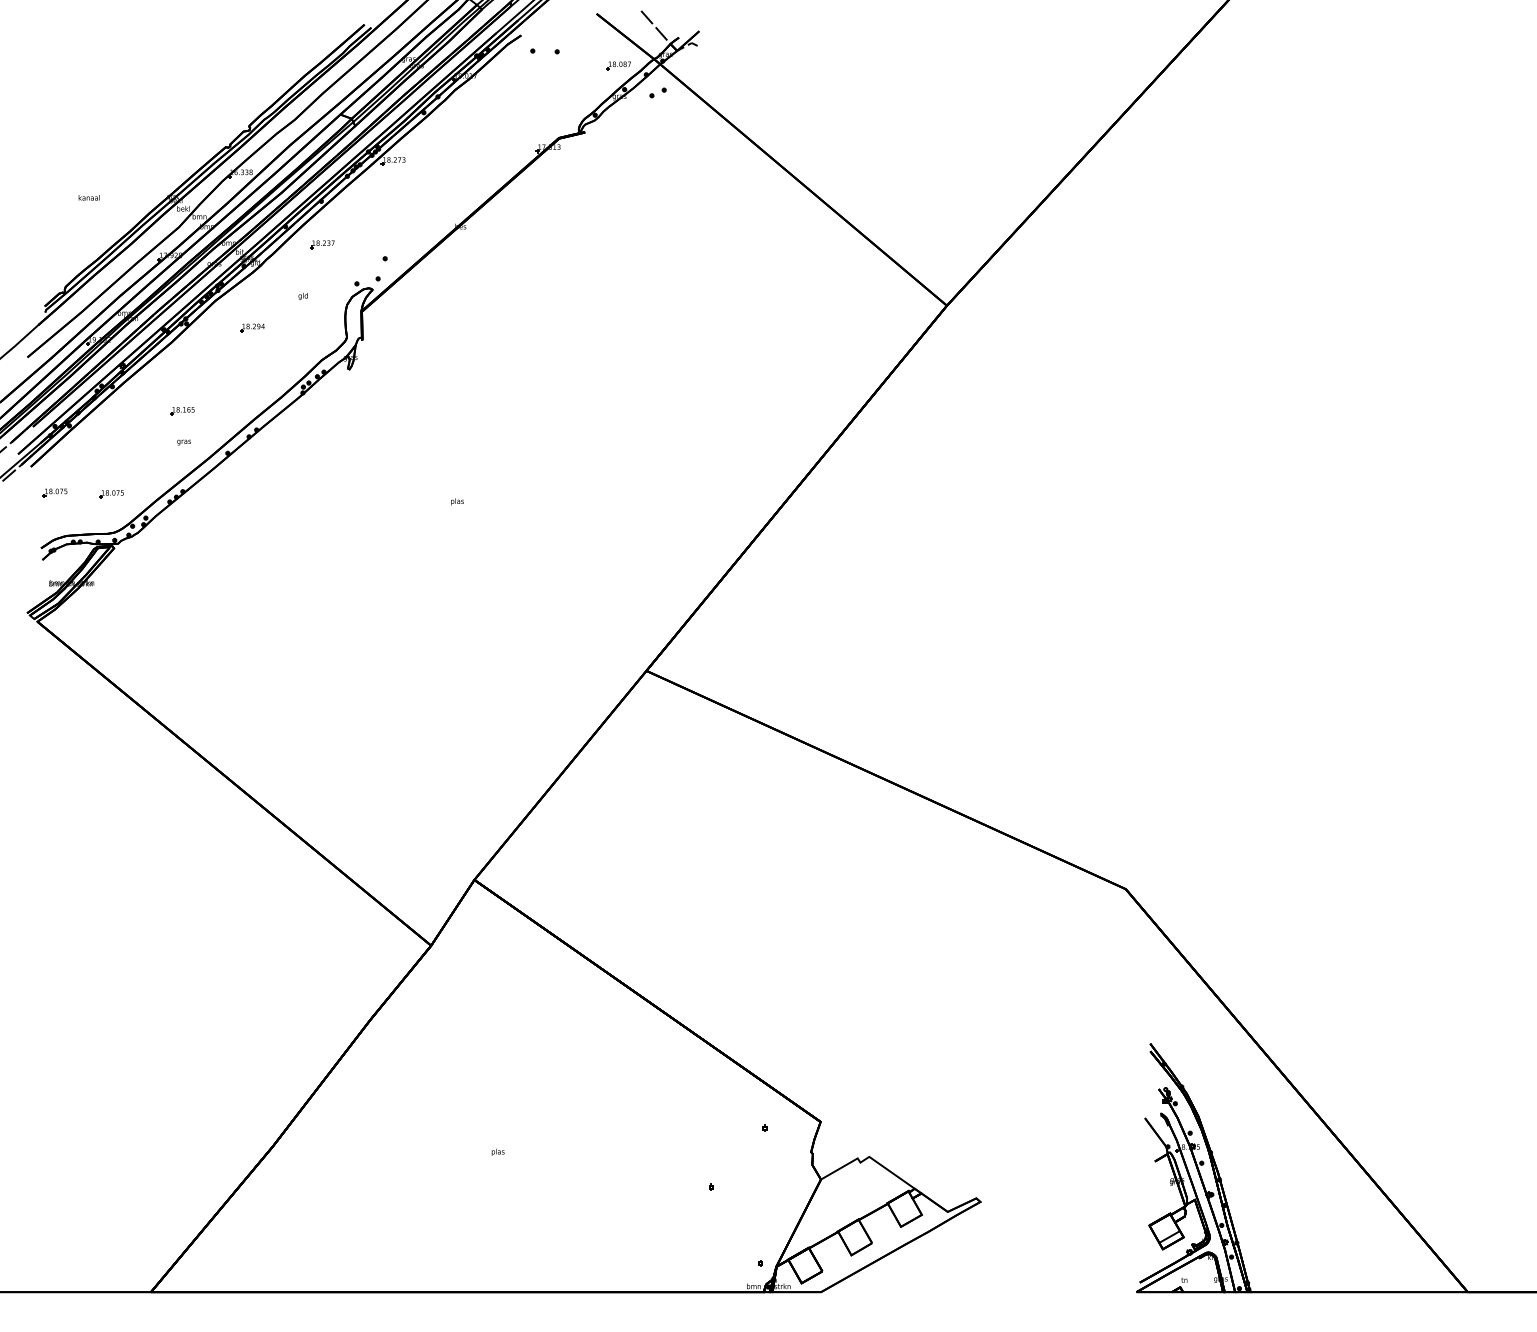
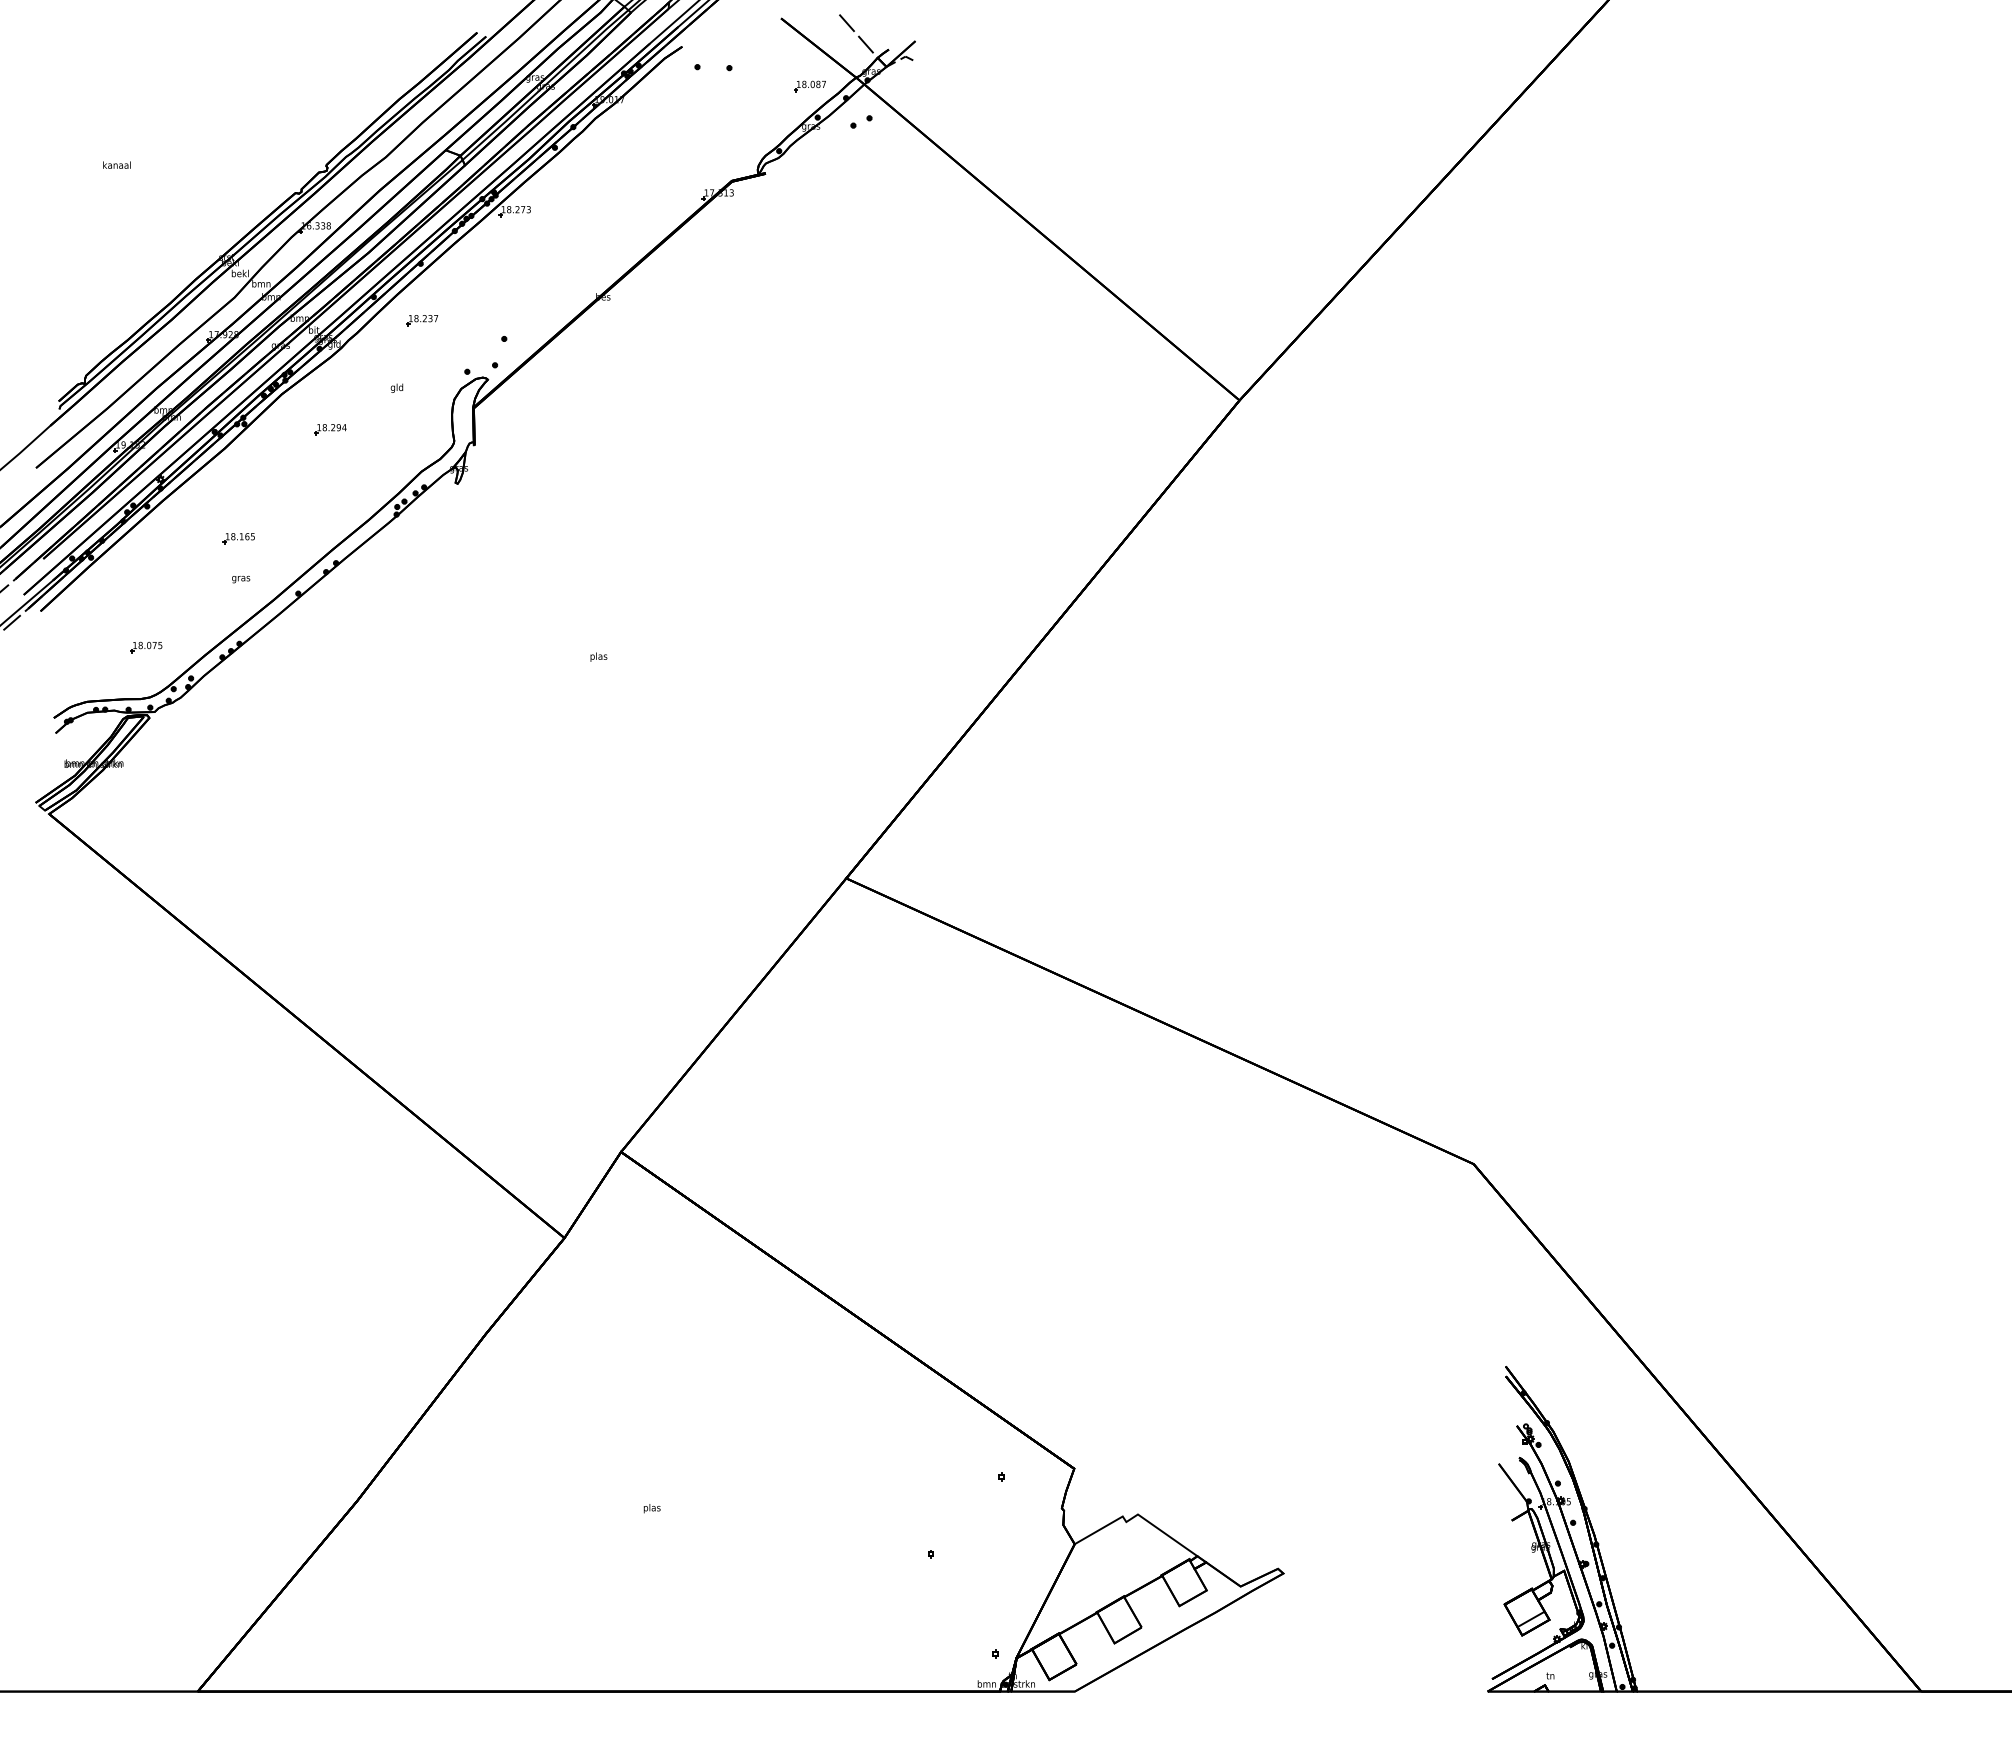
text: (88, 197) -> (116, 164), moved
part: (55, 492) -> (72, 645), removed

